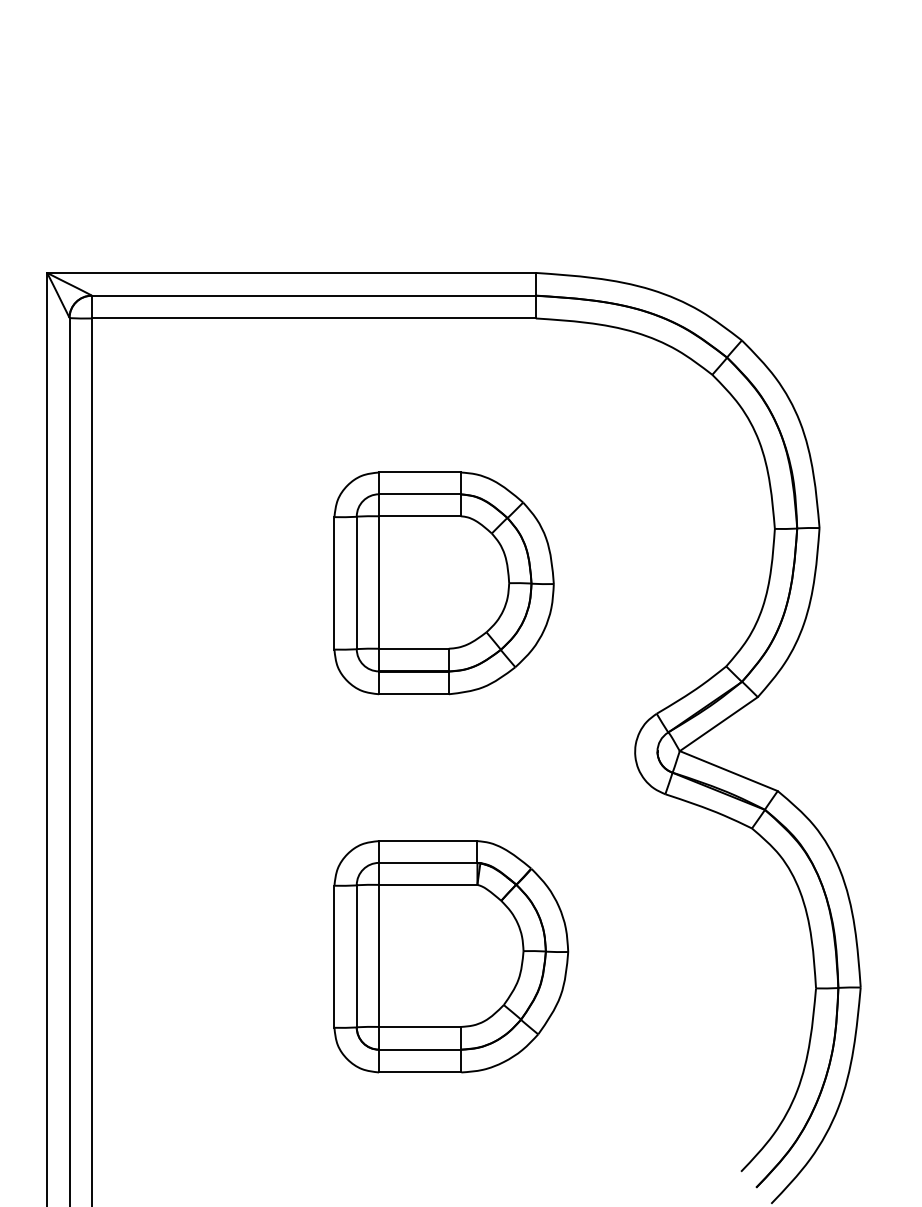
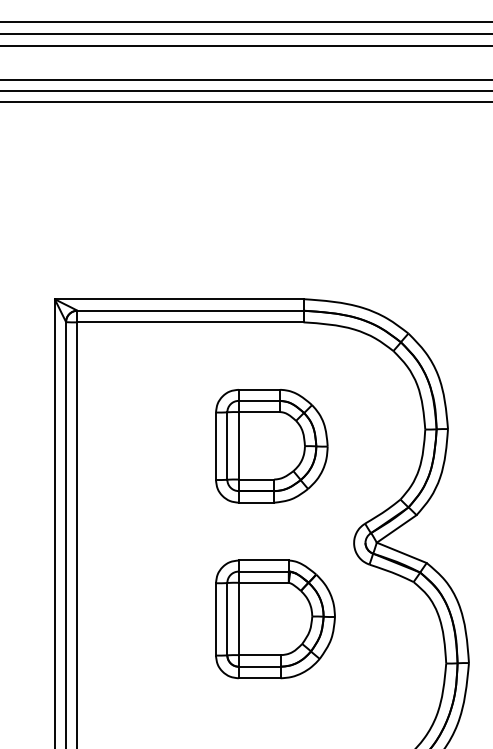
part: (443, 583) -> (271, 446), moved
part: (451, 956) -> (275, 619), moved

